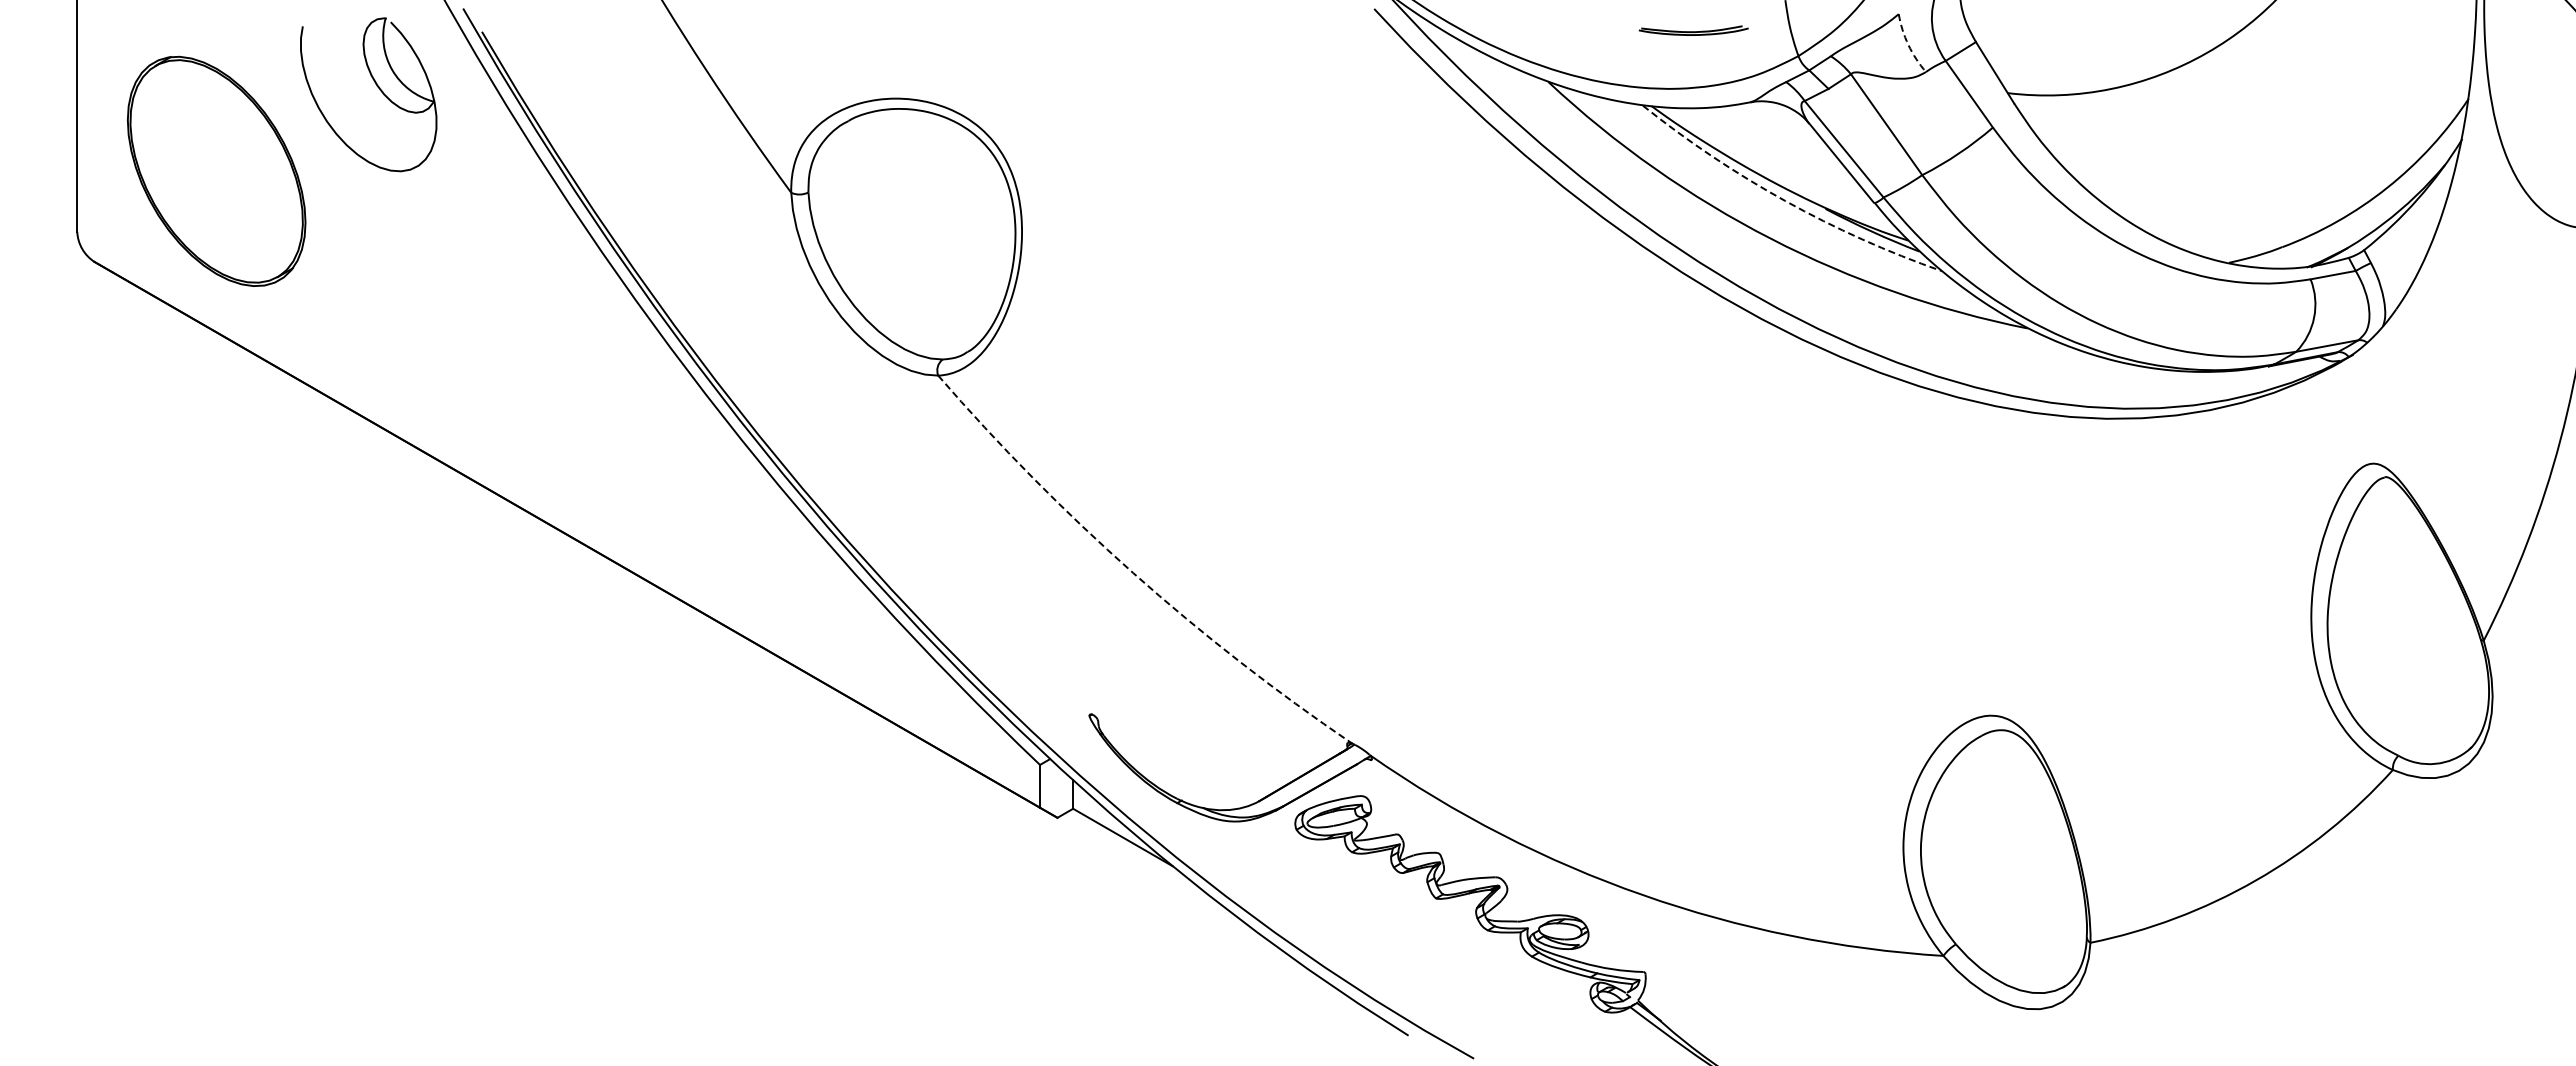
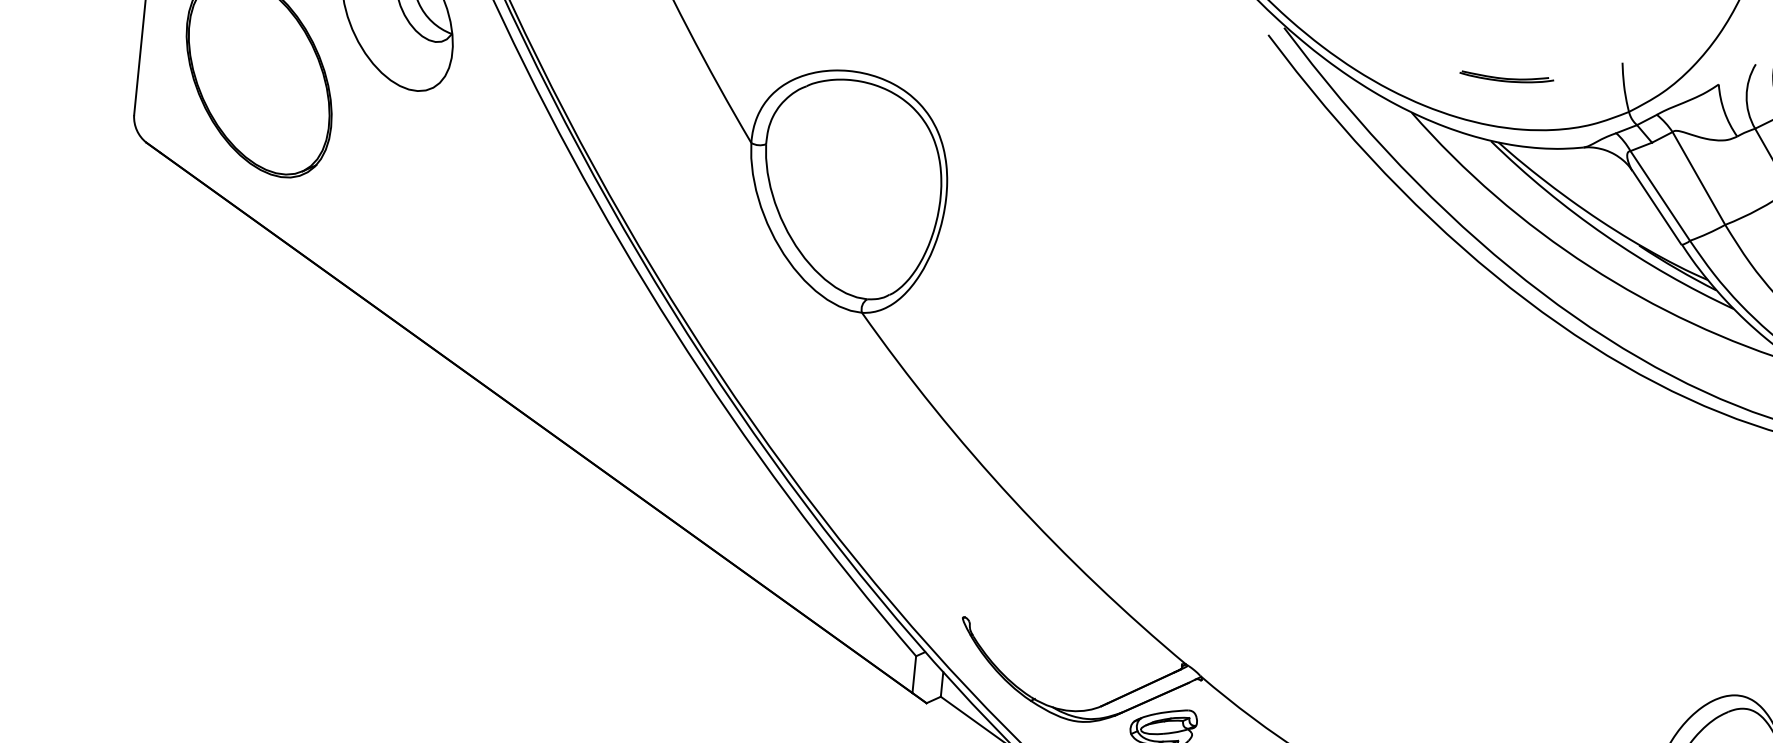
part: (1693, 30) -> (1506, 77), moved
arc: (1908, 44) -> (1724, 111), dashed -> solid
arc: (1785, 201) -> (1605, 235), dashed -> solid
arc: (1133, 573) -> (1012, 499), dashed -> solid

